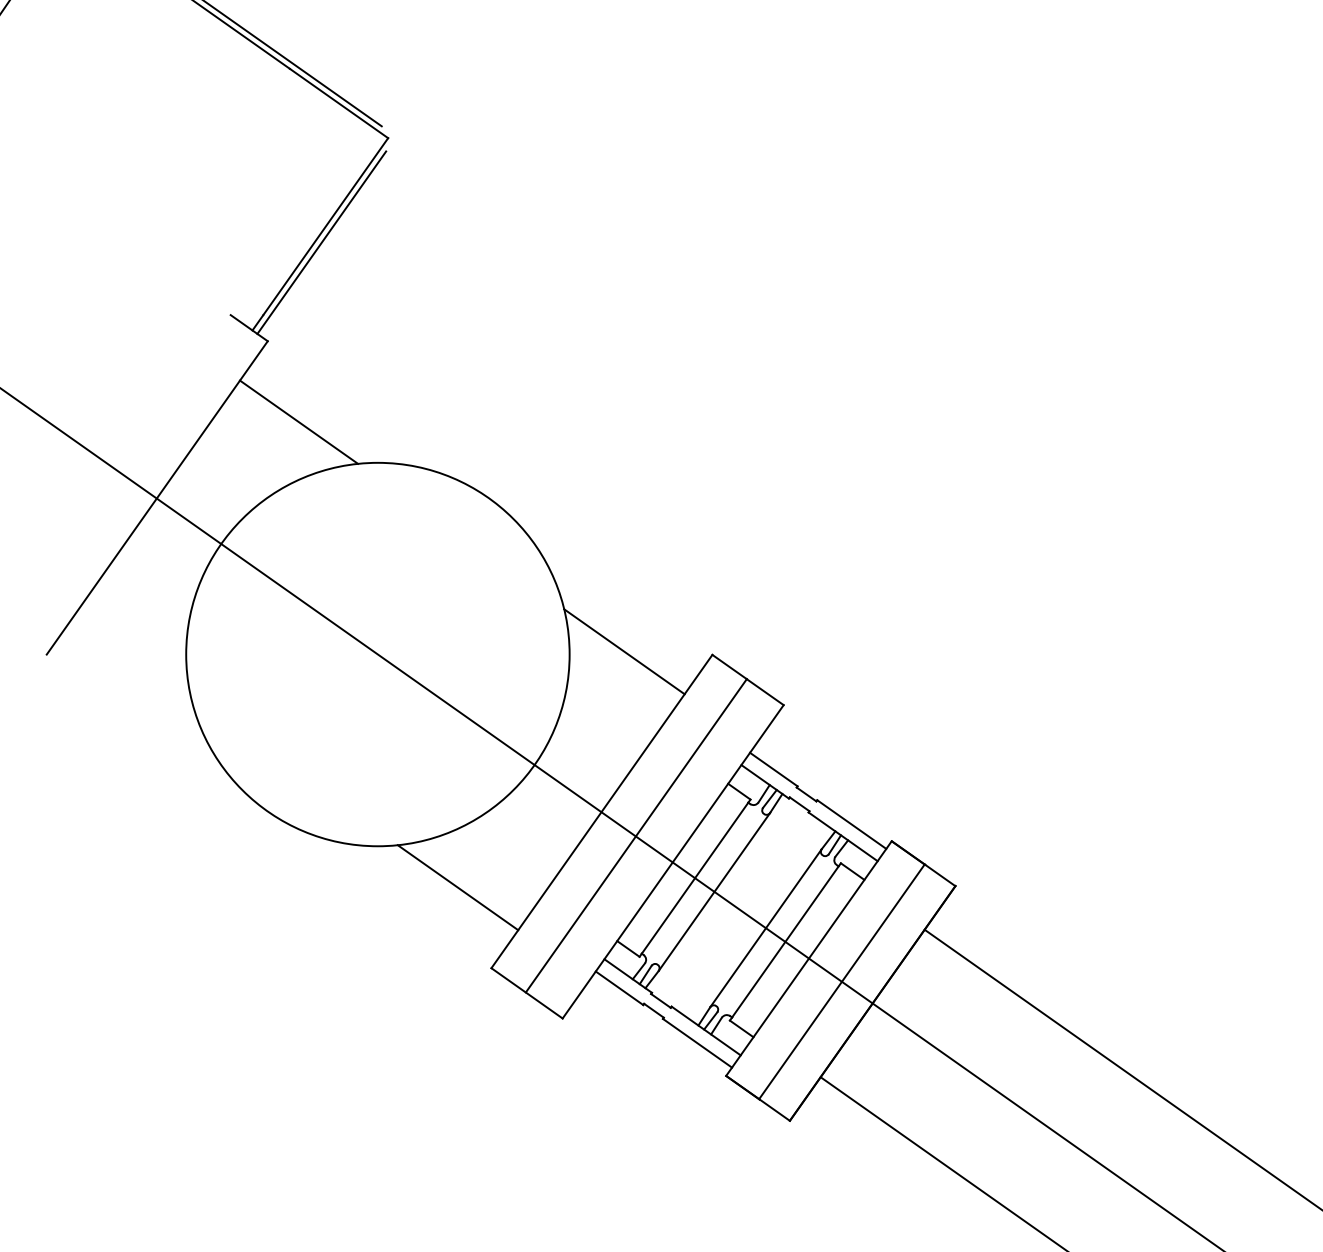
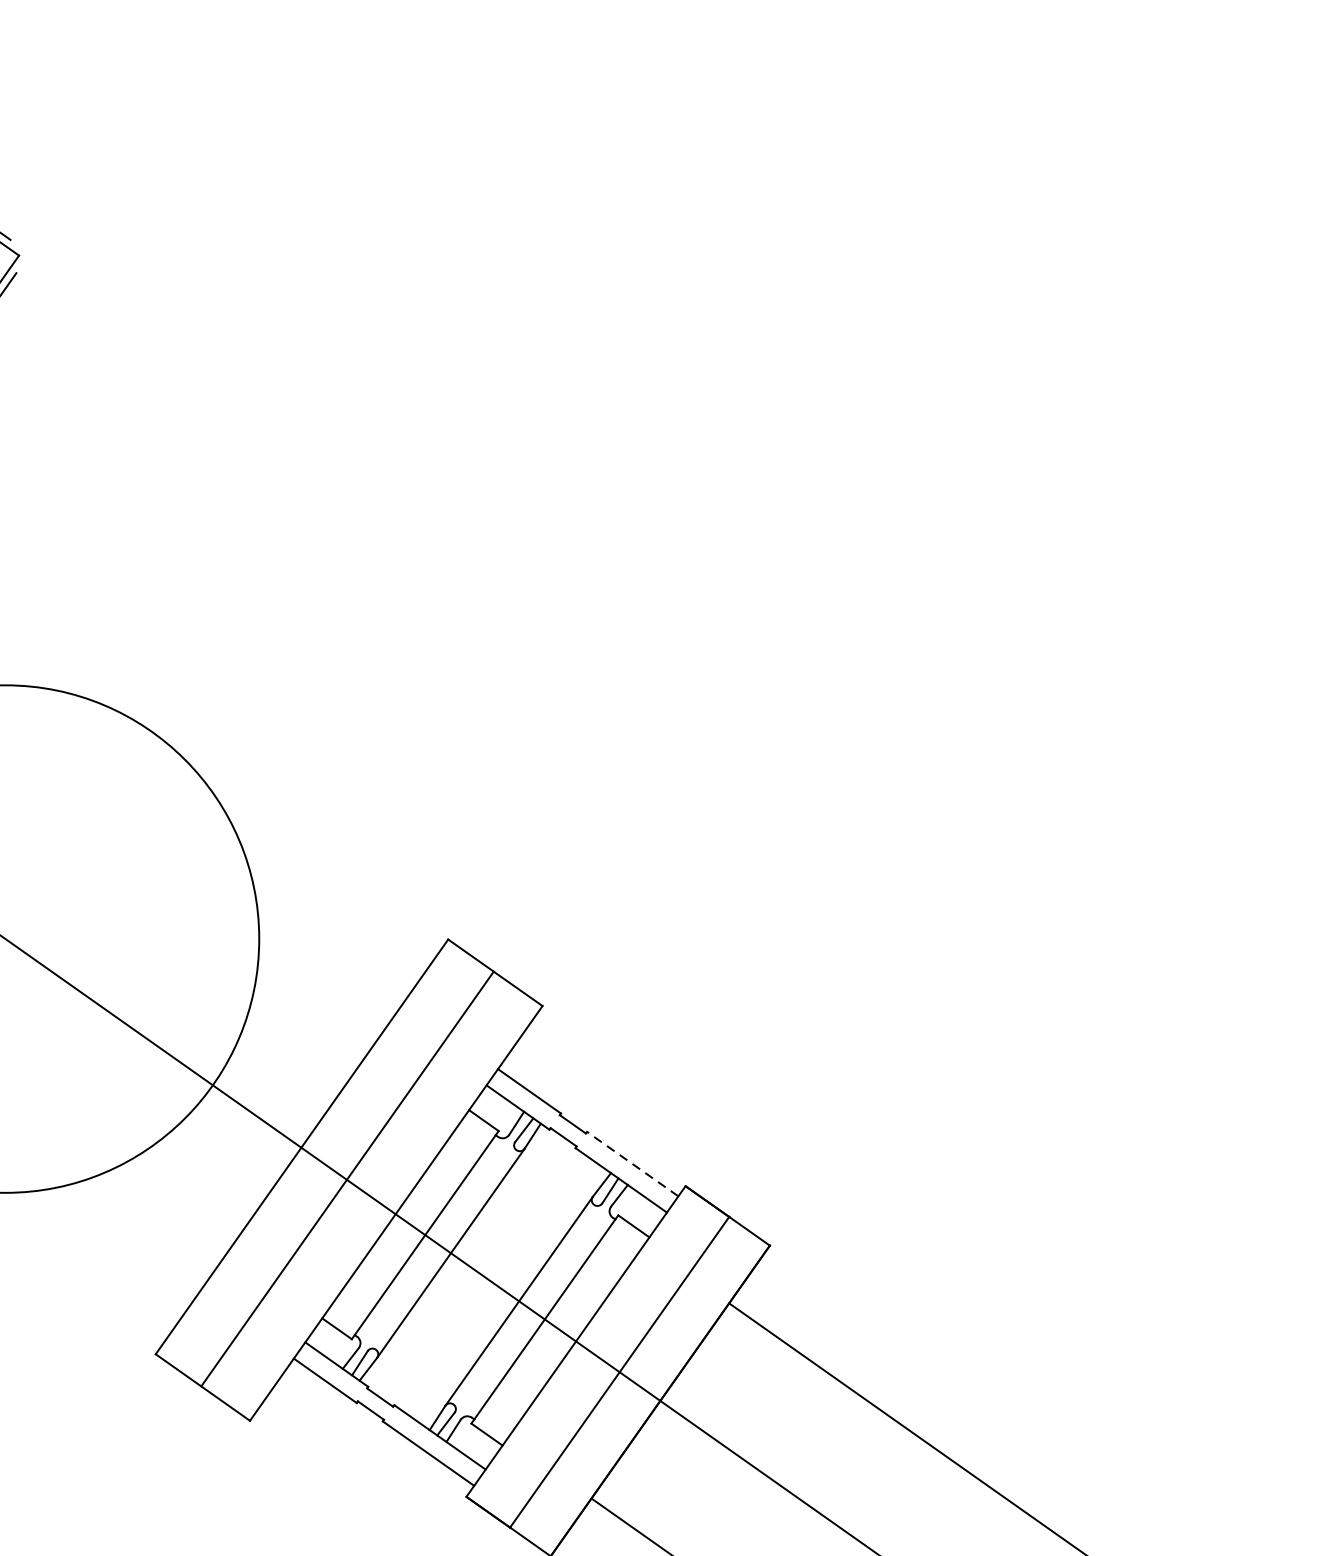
line: (624, 651) -> (331, 935), removed
line: (851, 824) -> (632, 1164), solid -> dashed
line: (457, 887) -> (110, 1247), removed

